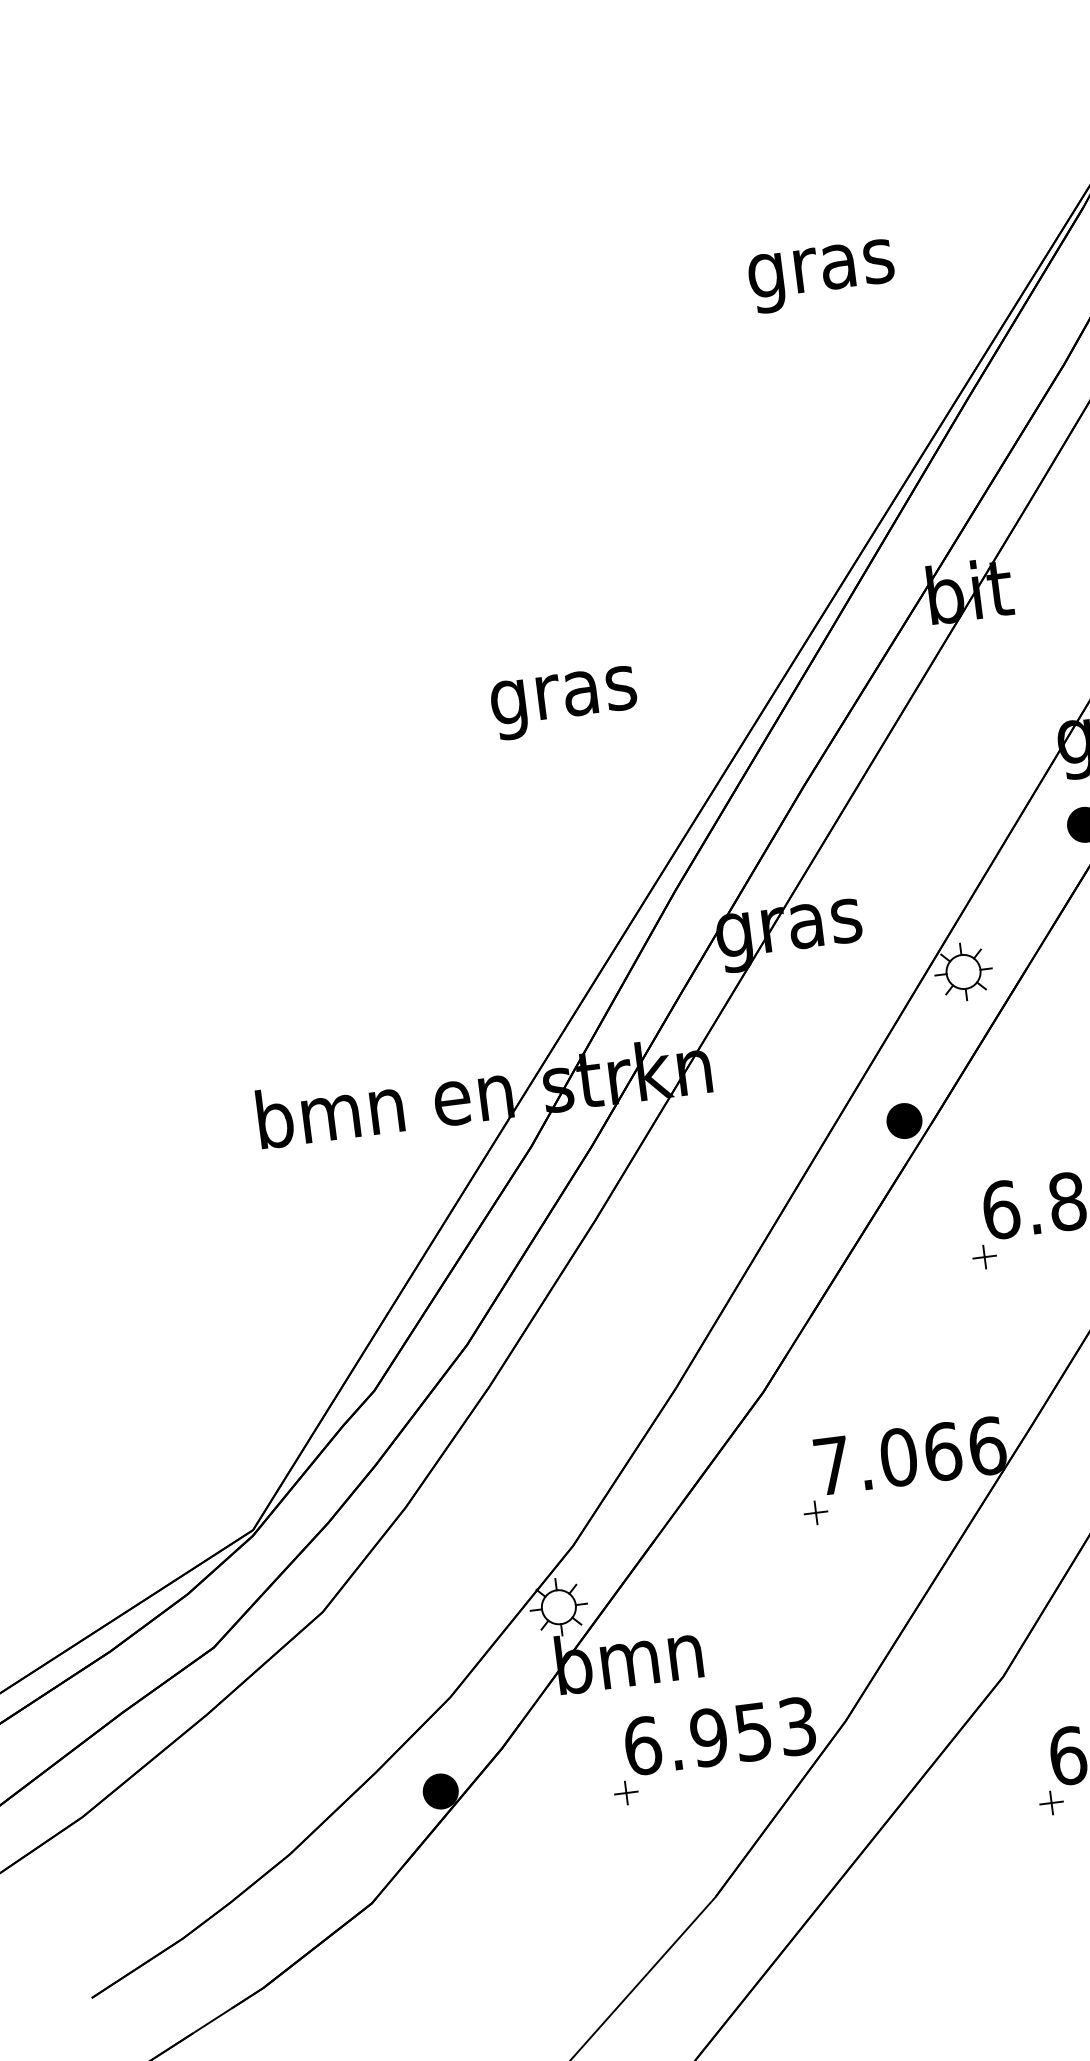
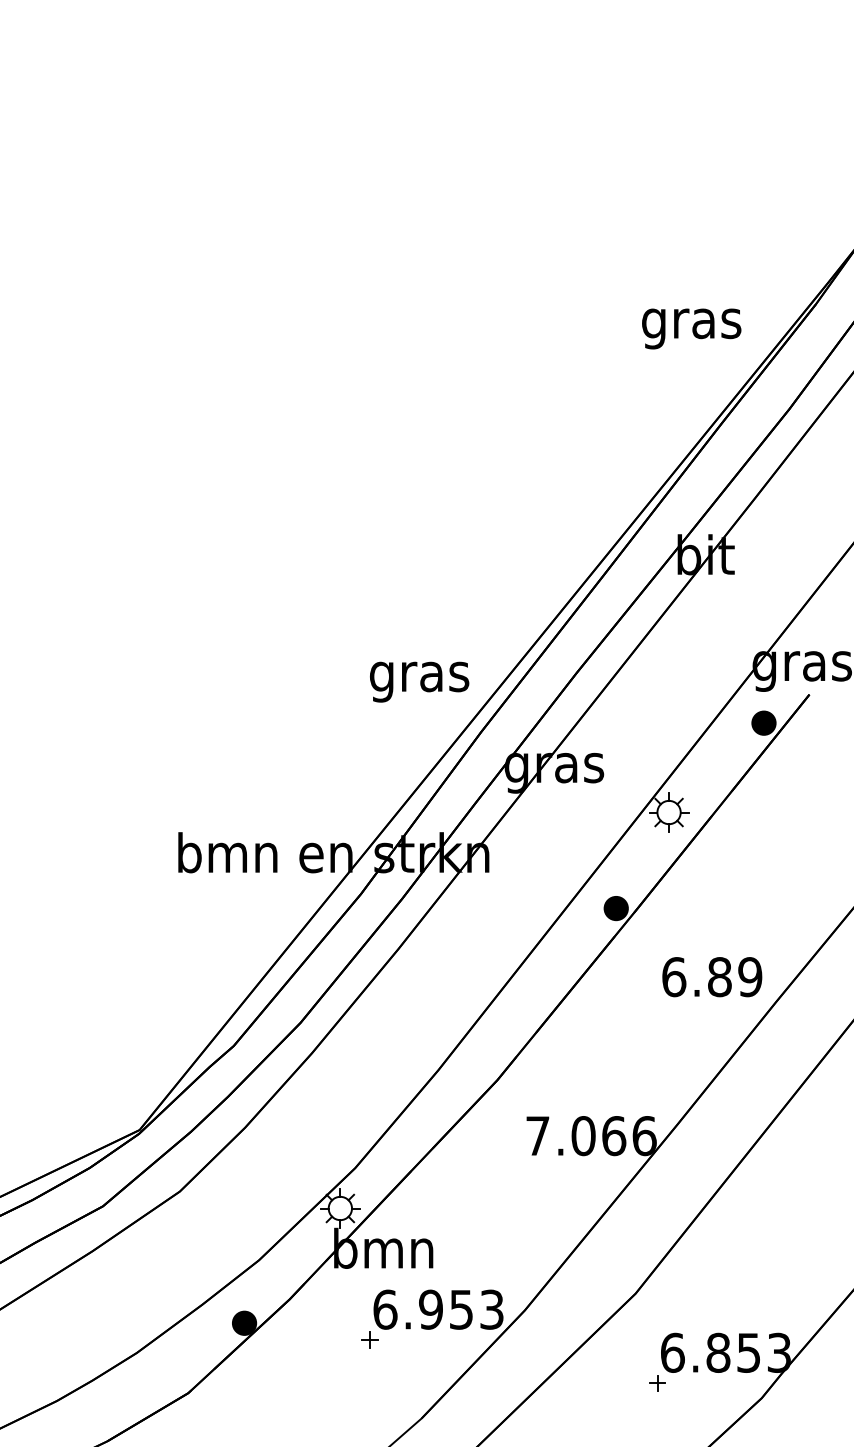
text: (821, 275) -> (691, 328), moved
text: (564, 702) -> (419, 681), moved
part: (983, 1257) -> (658, 1007), removed
part: (815, 1512) -> (522, 1166), removed

